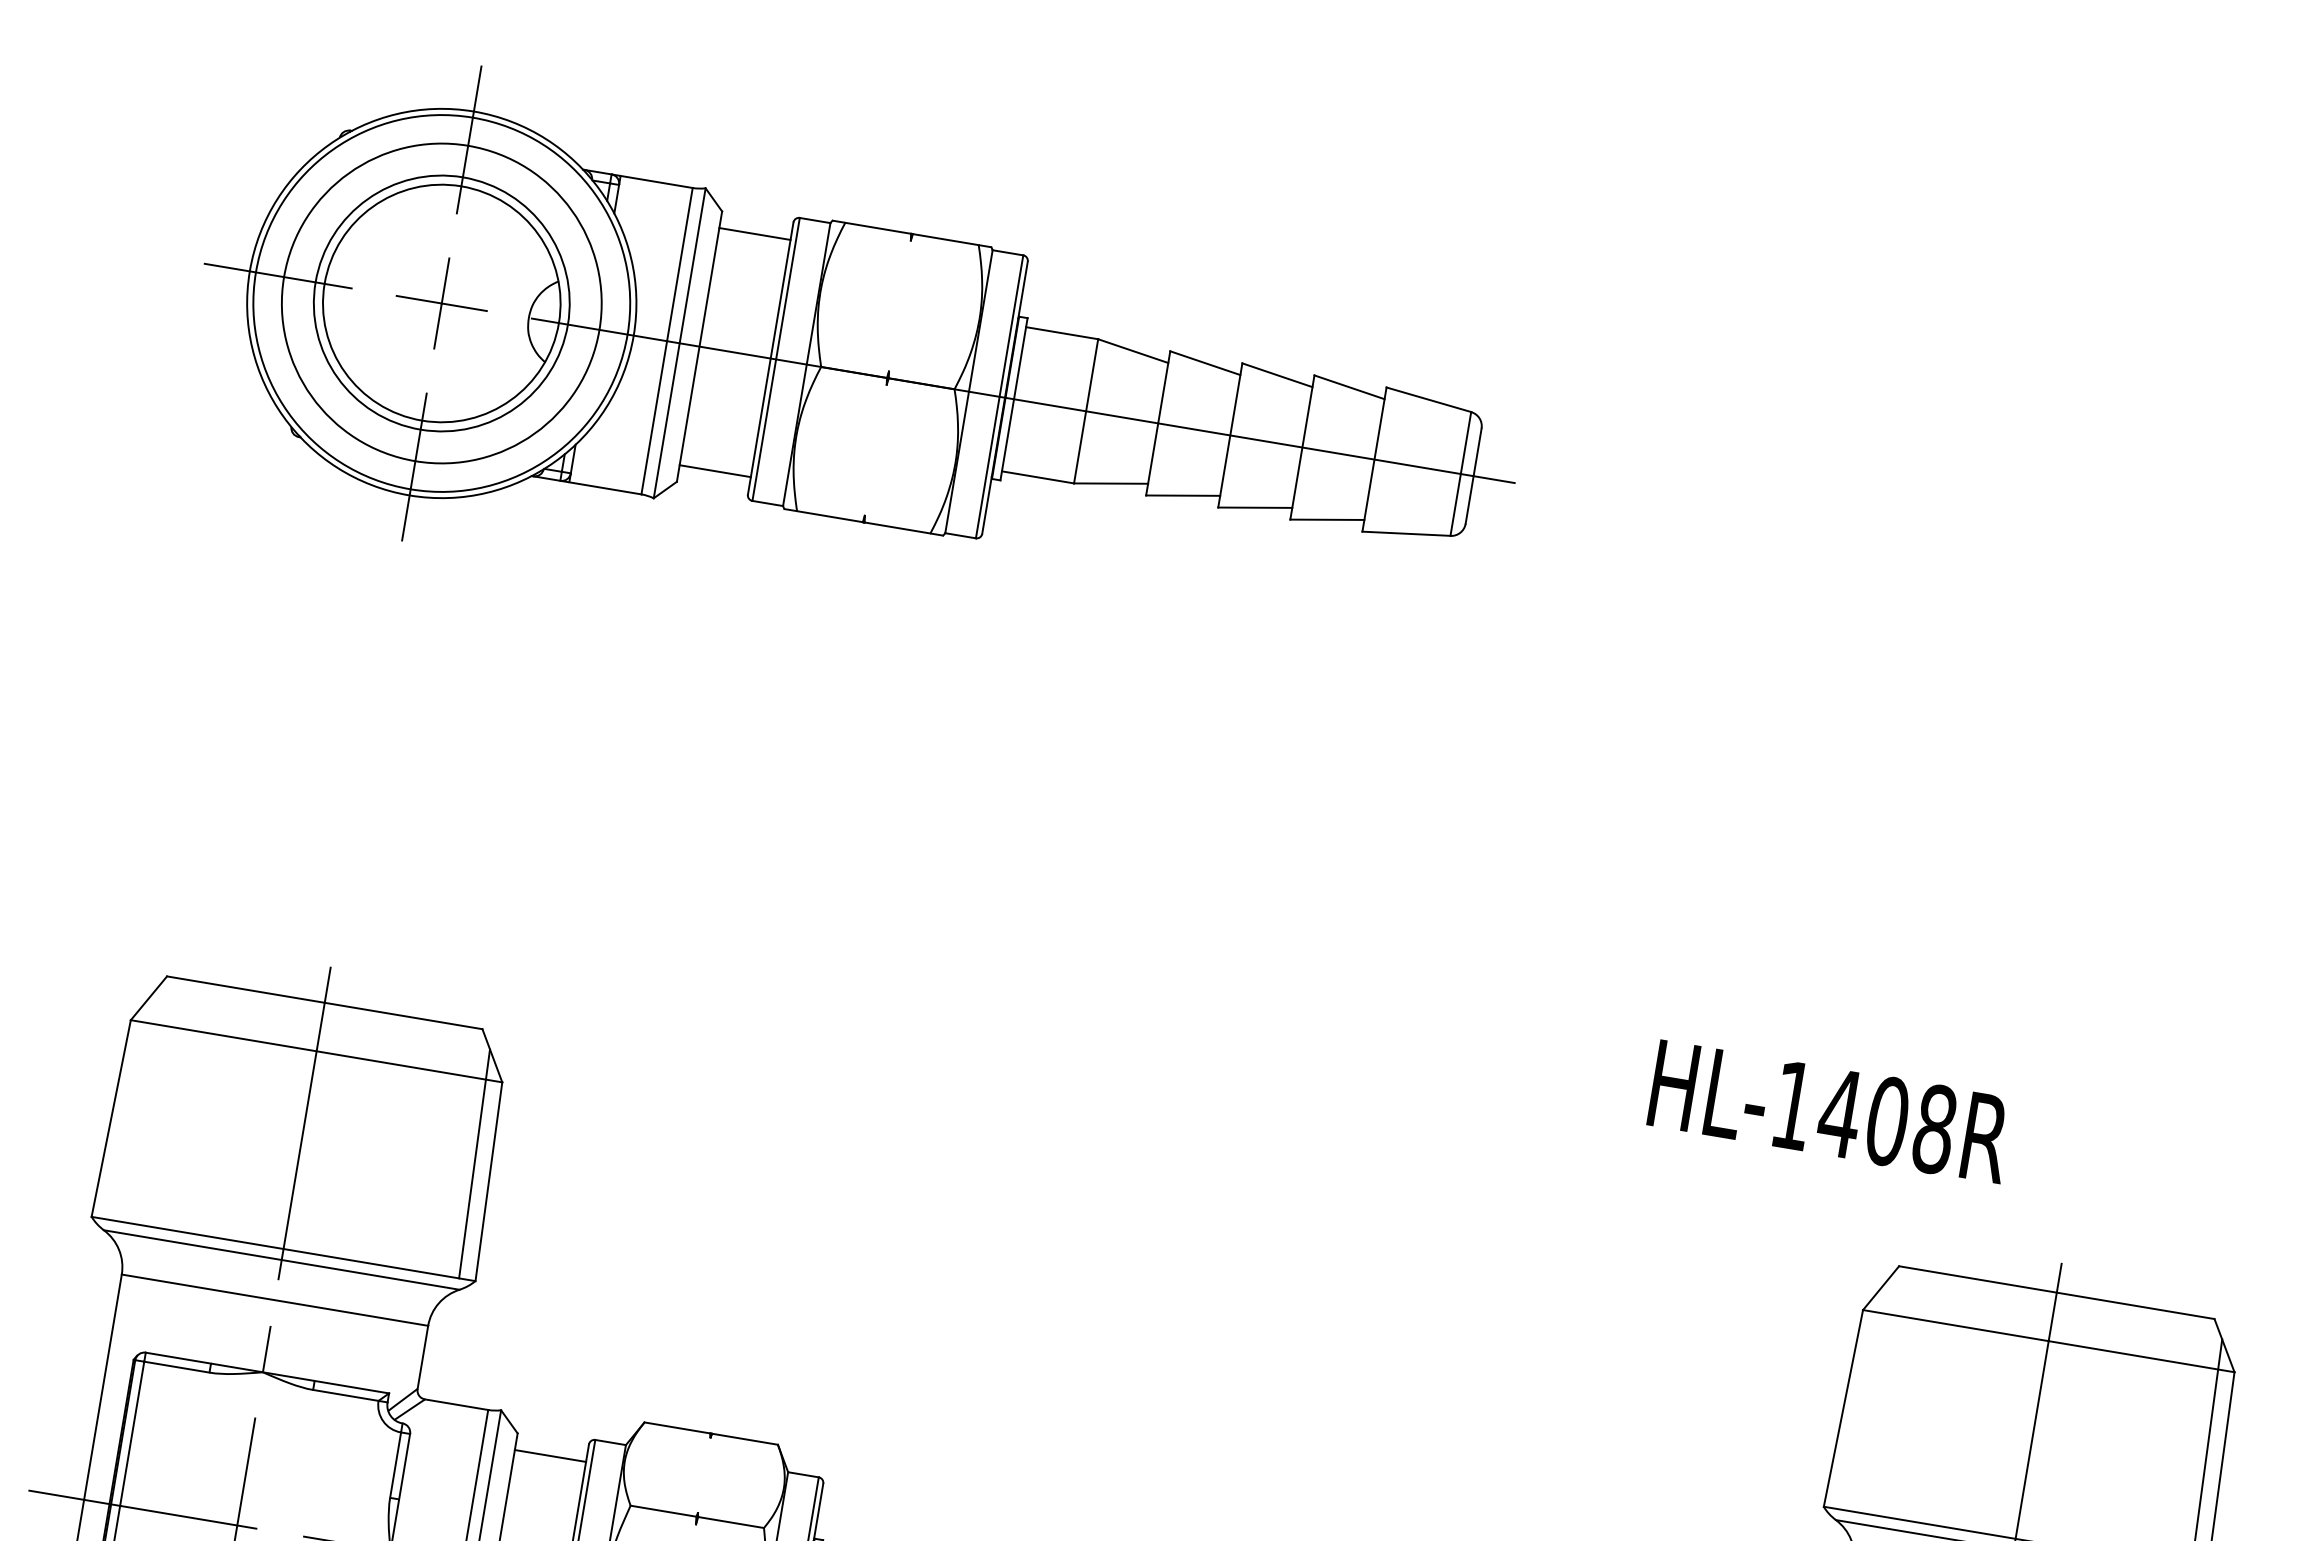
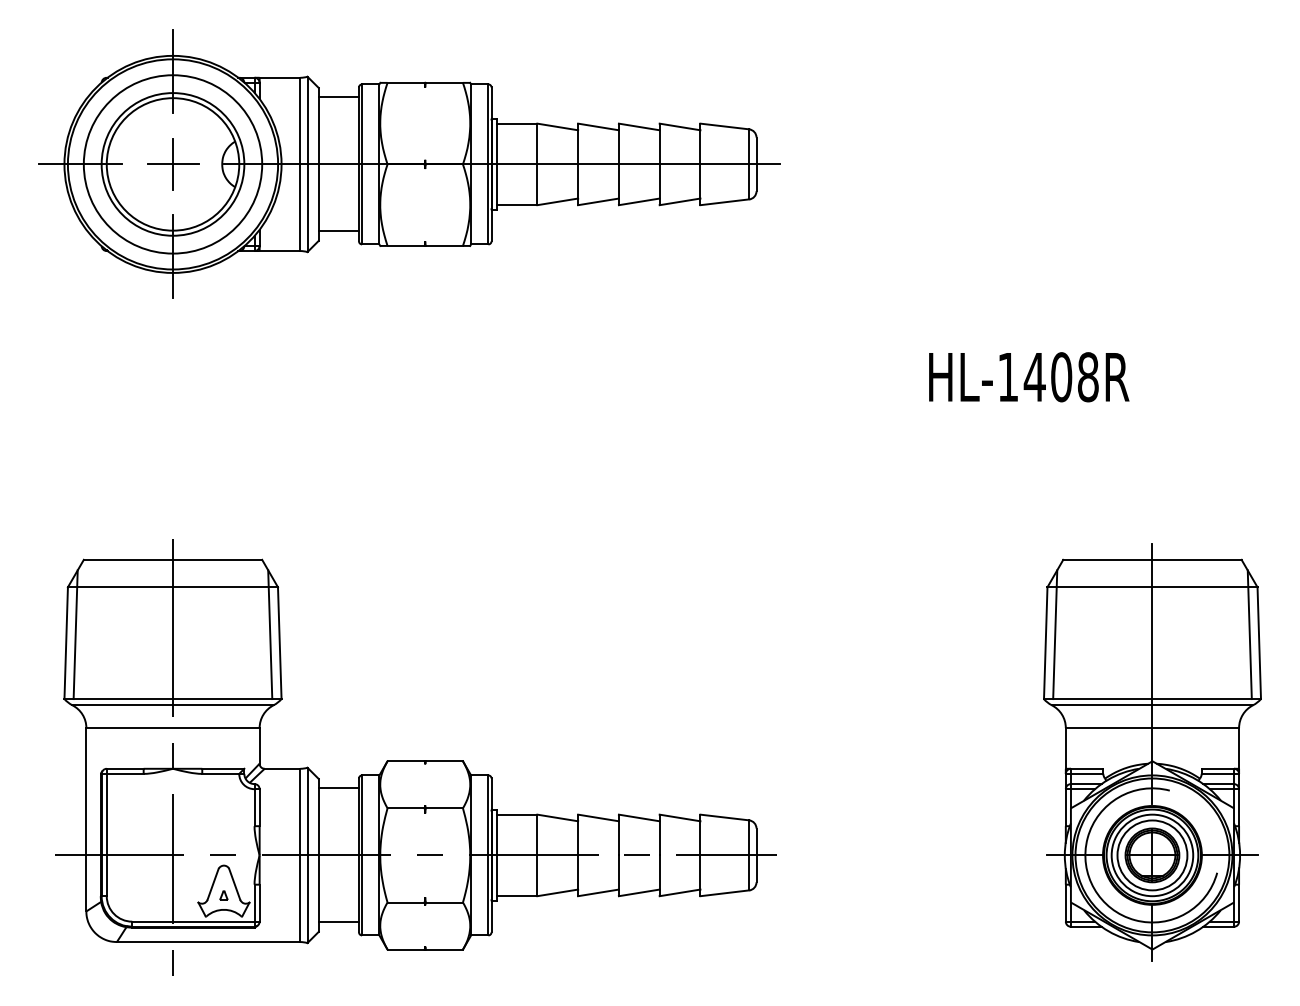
line: (130, 1105) -> (75, 634), added
text: (1830, 1112) -> (1029, 377), moved
line: (1863, 1395) -> (1055, 634), added

